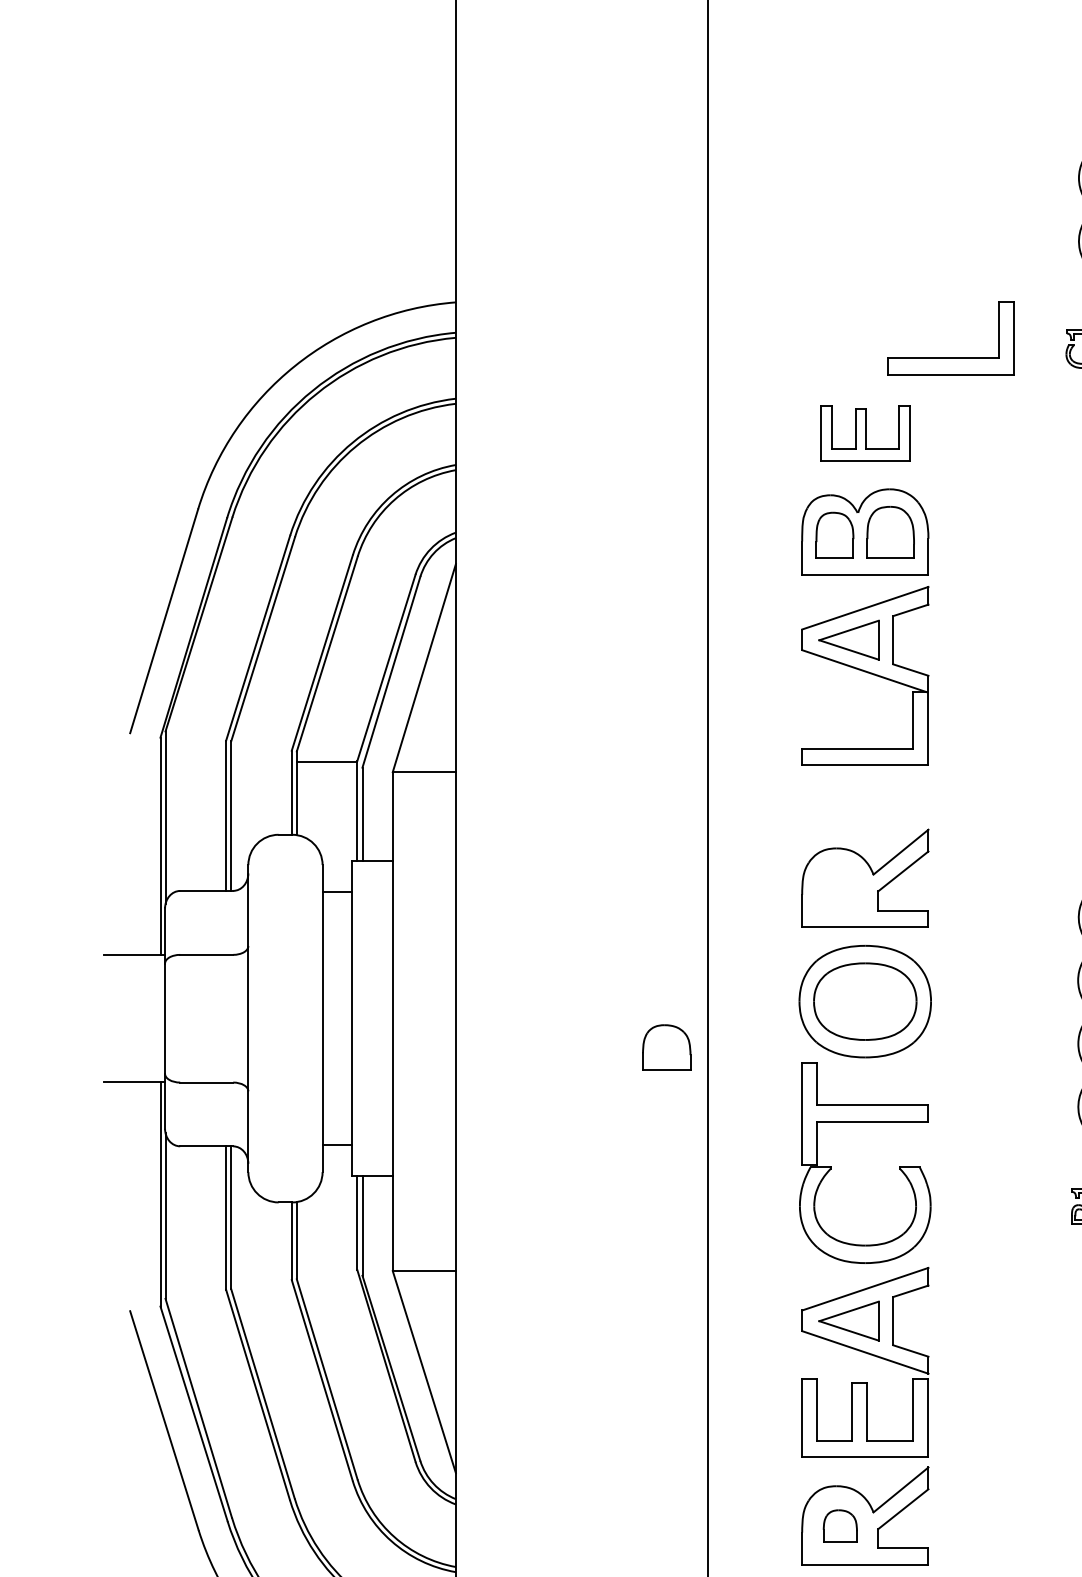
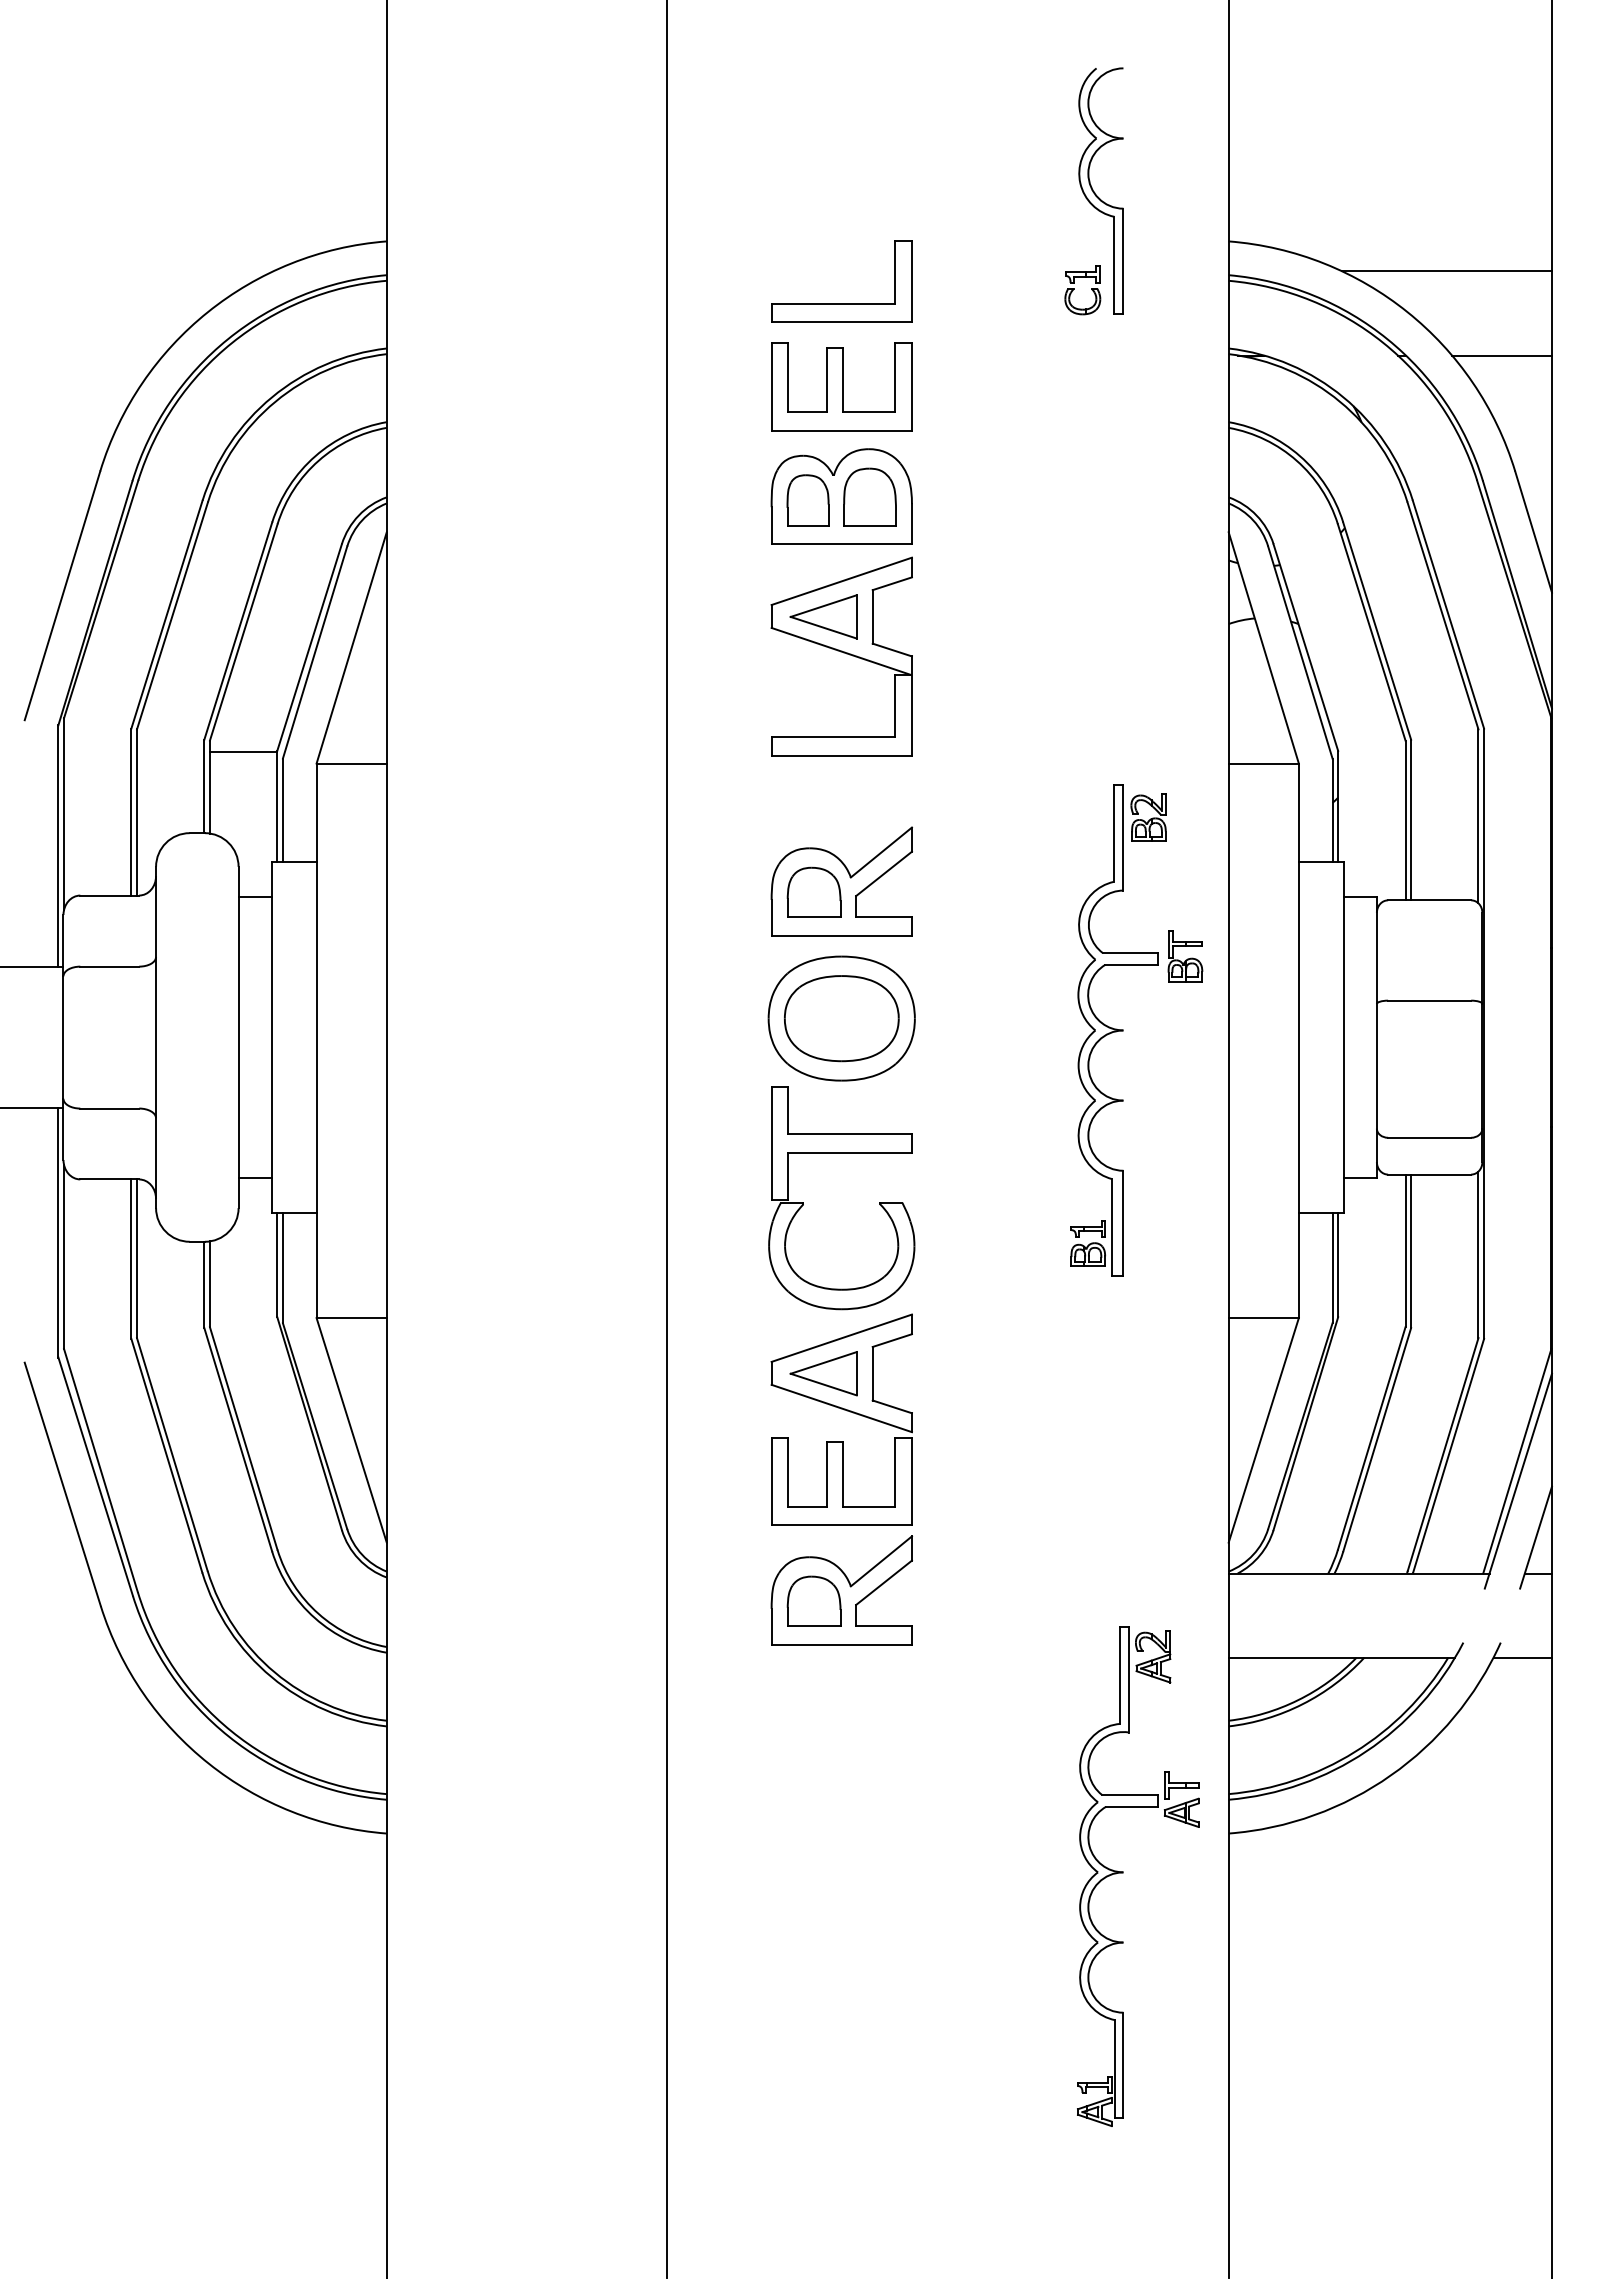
part: (950, 358) -> (841, 303), moved
part: (865, 432) -> (841, 386), size x1.43
part: (666, 1046) -> (813, 891), moved
part: (839, 1525) -> (813, 1600), size x1.43

